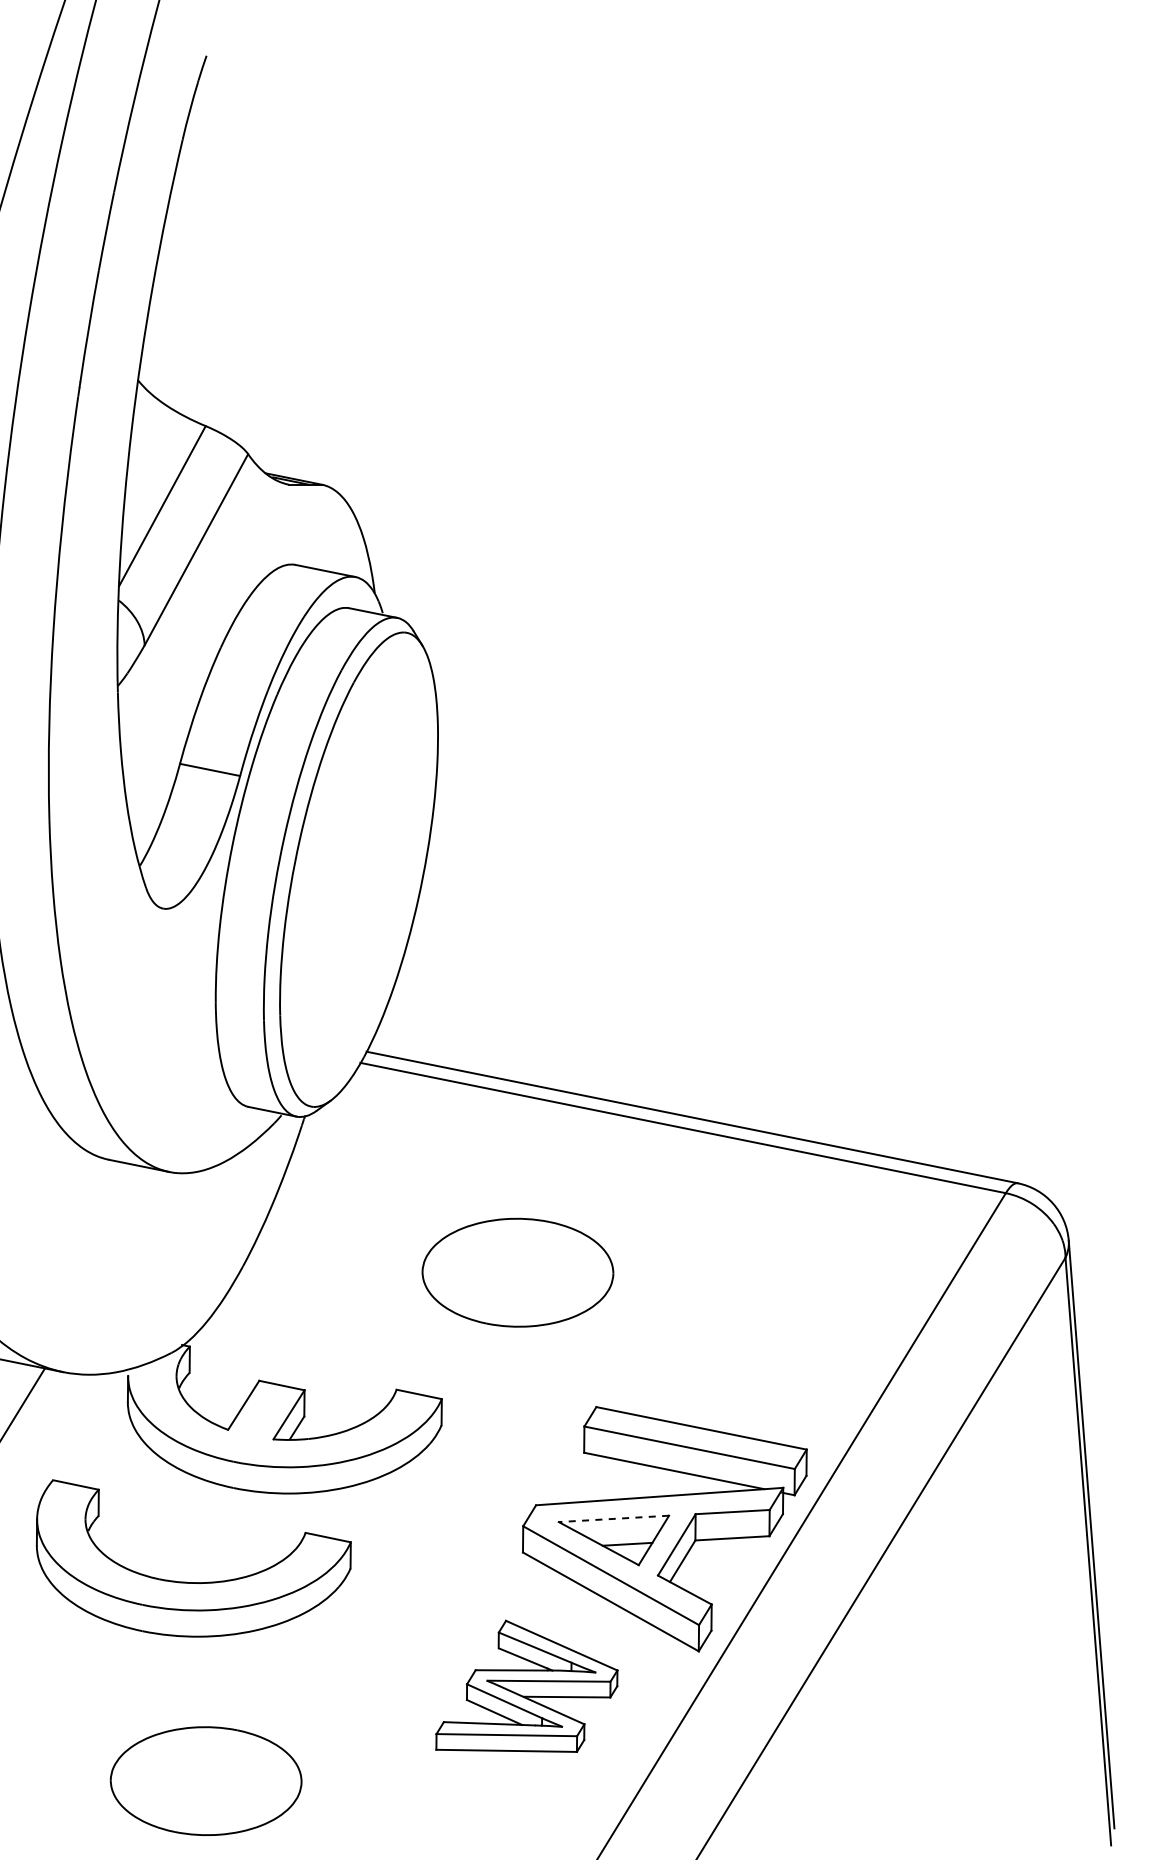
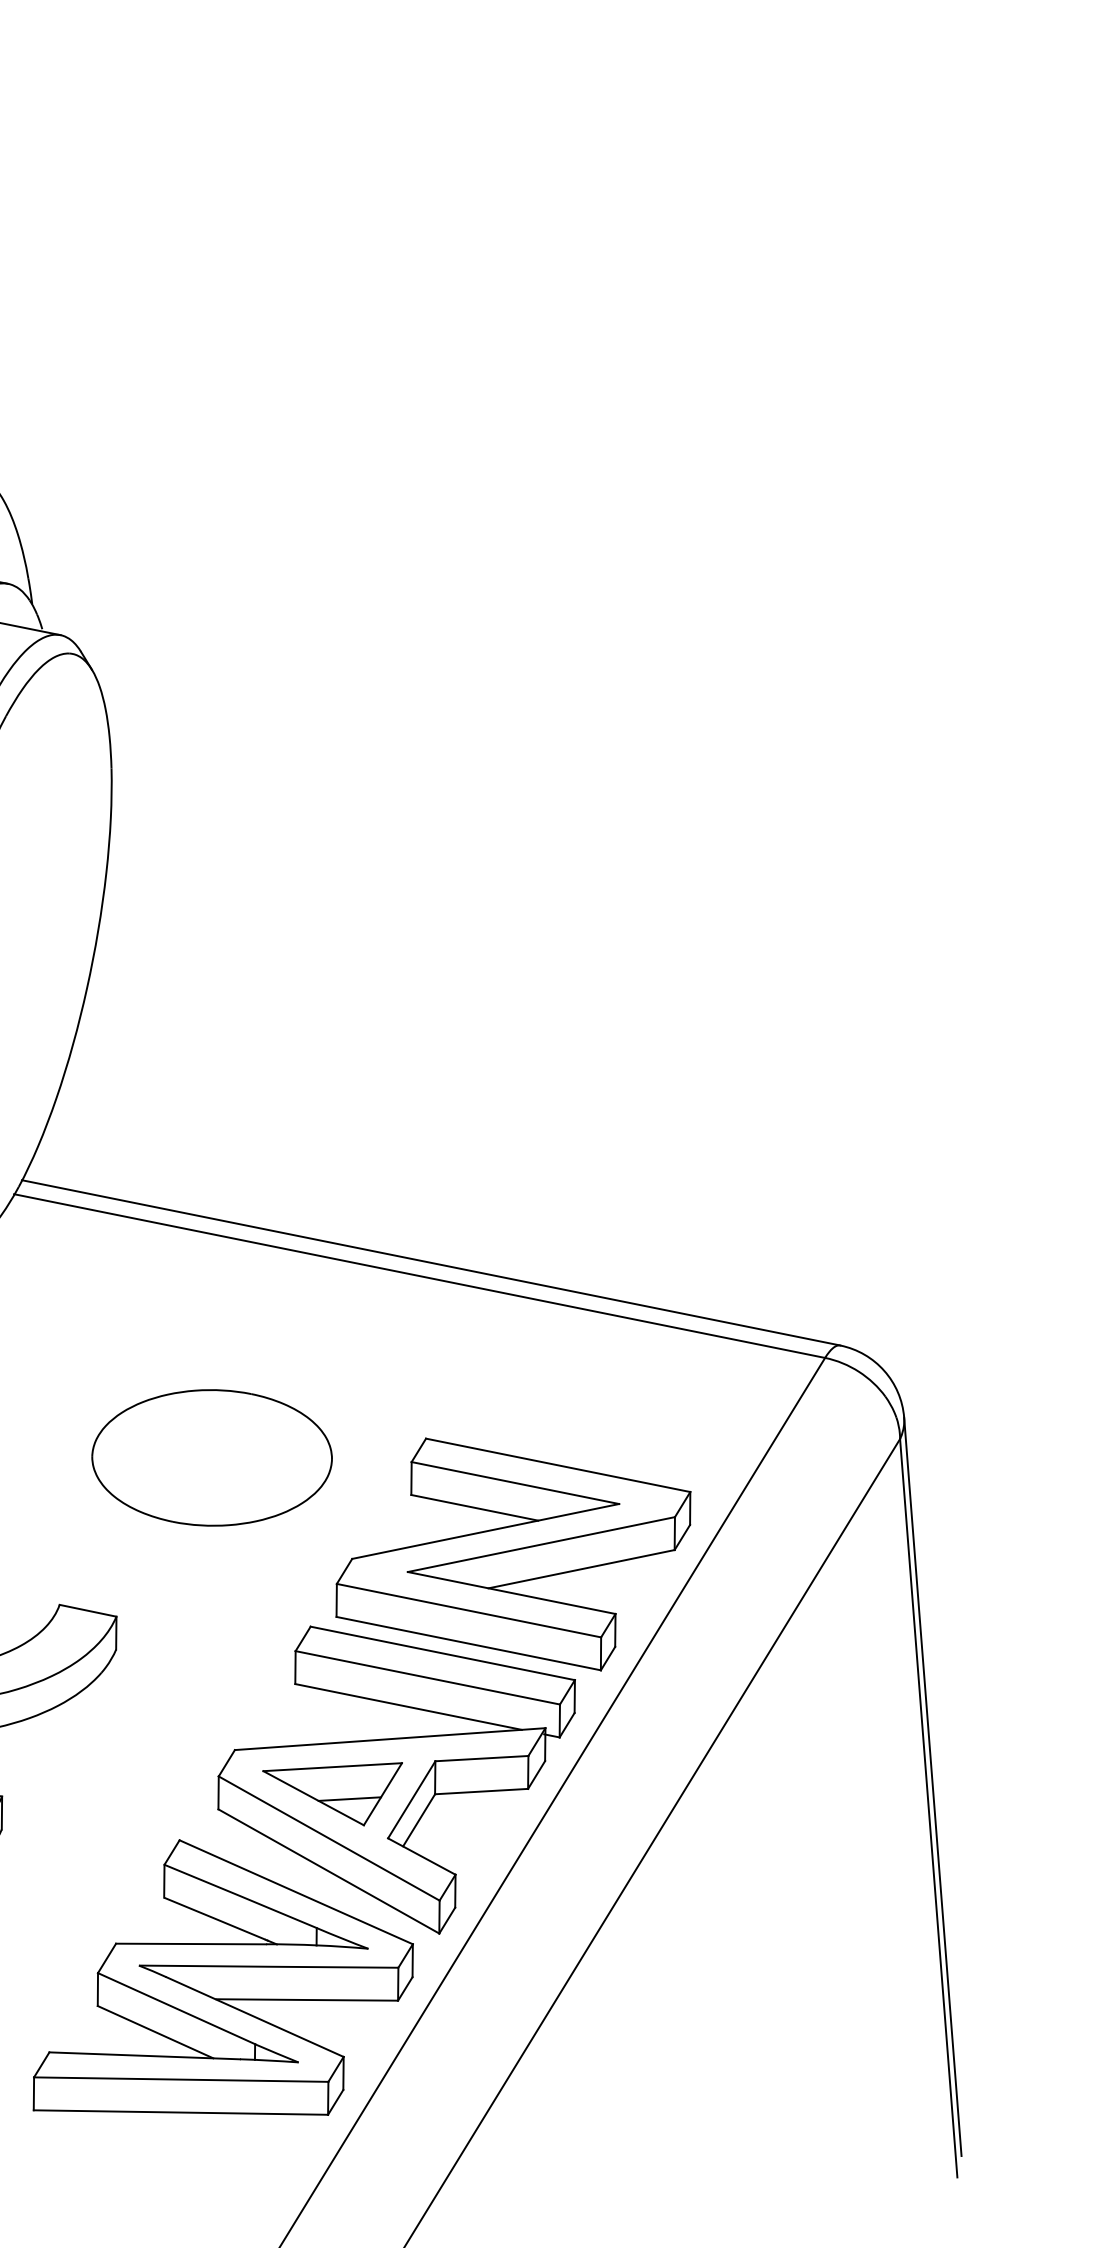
part: (757, 1349) -> (513, 1554), added
line: (613, 1518) -> (332, 1766), dashed -> solid
part: (526, 1686) -> (222, 1977), size x1.67

